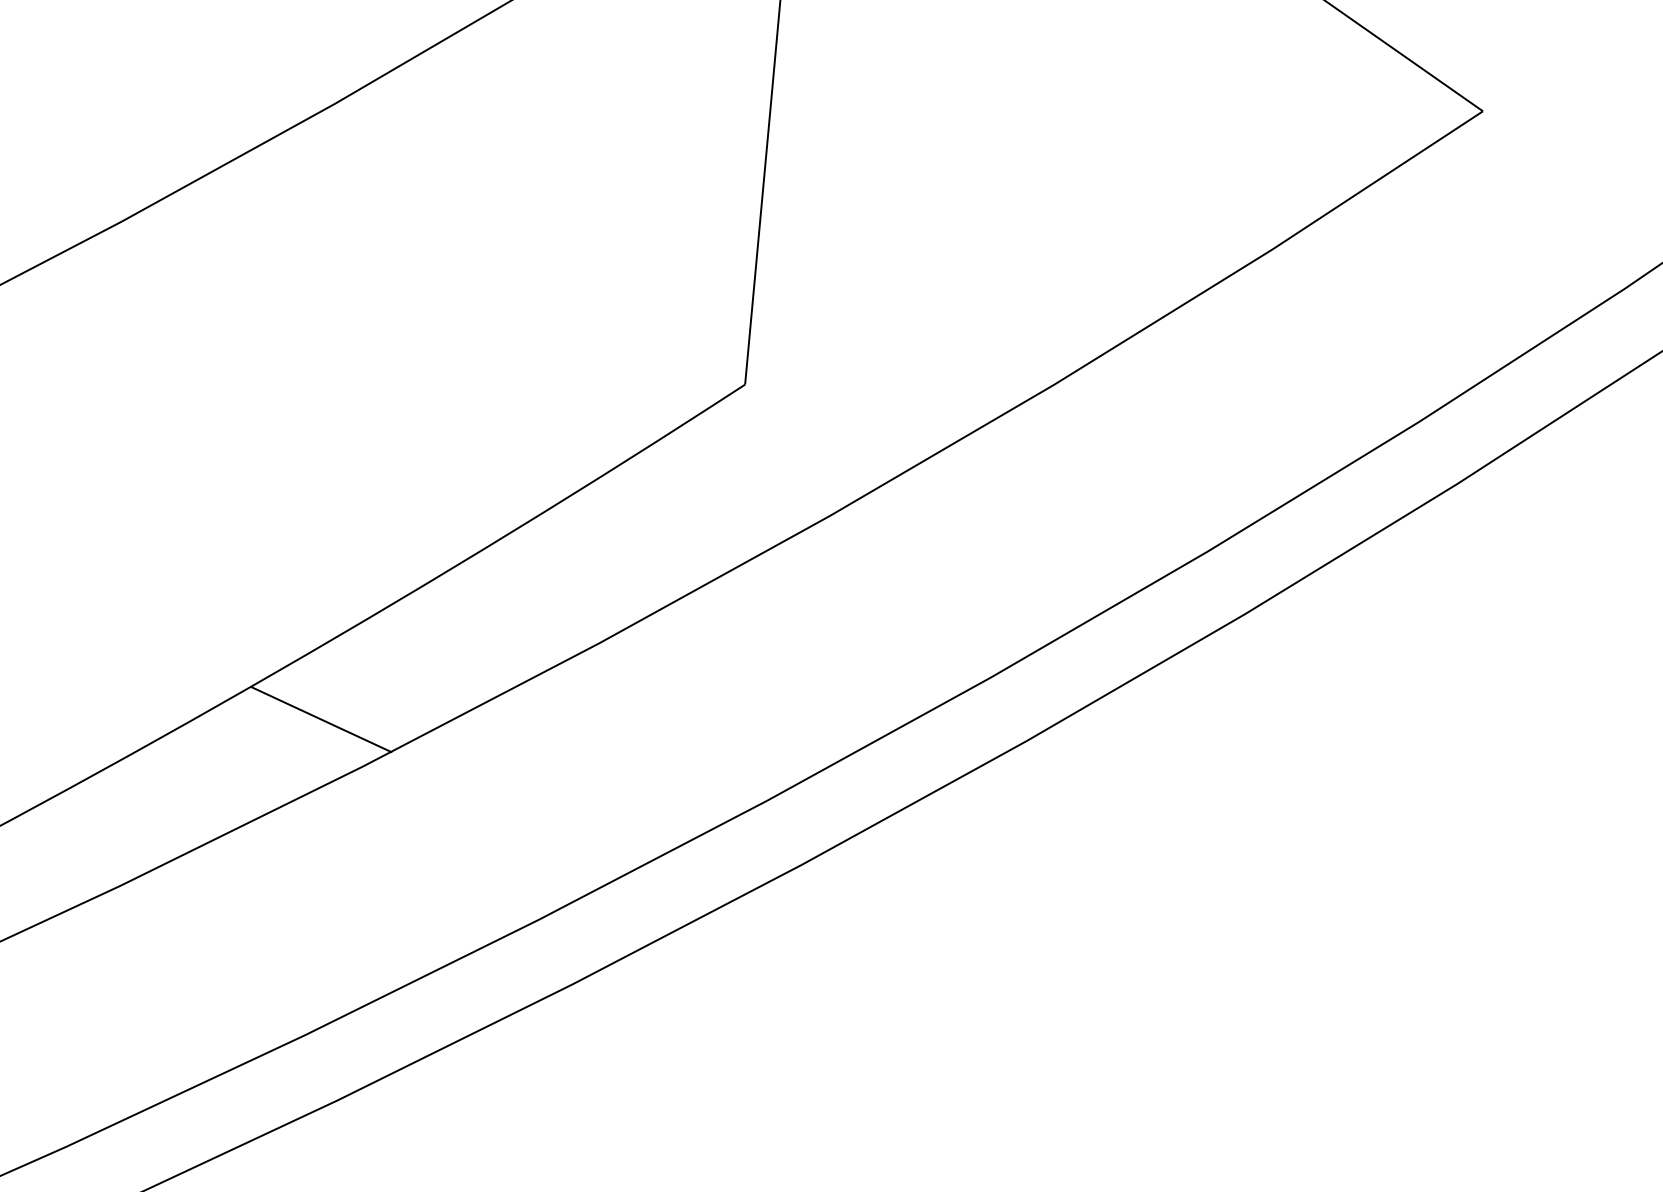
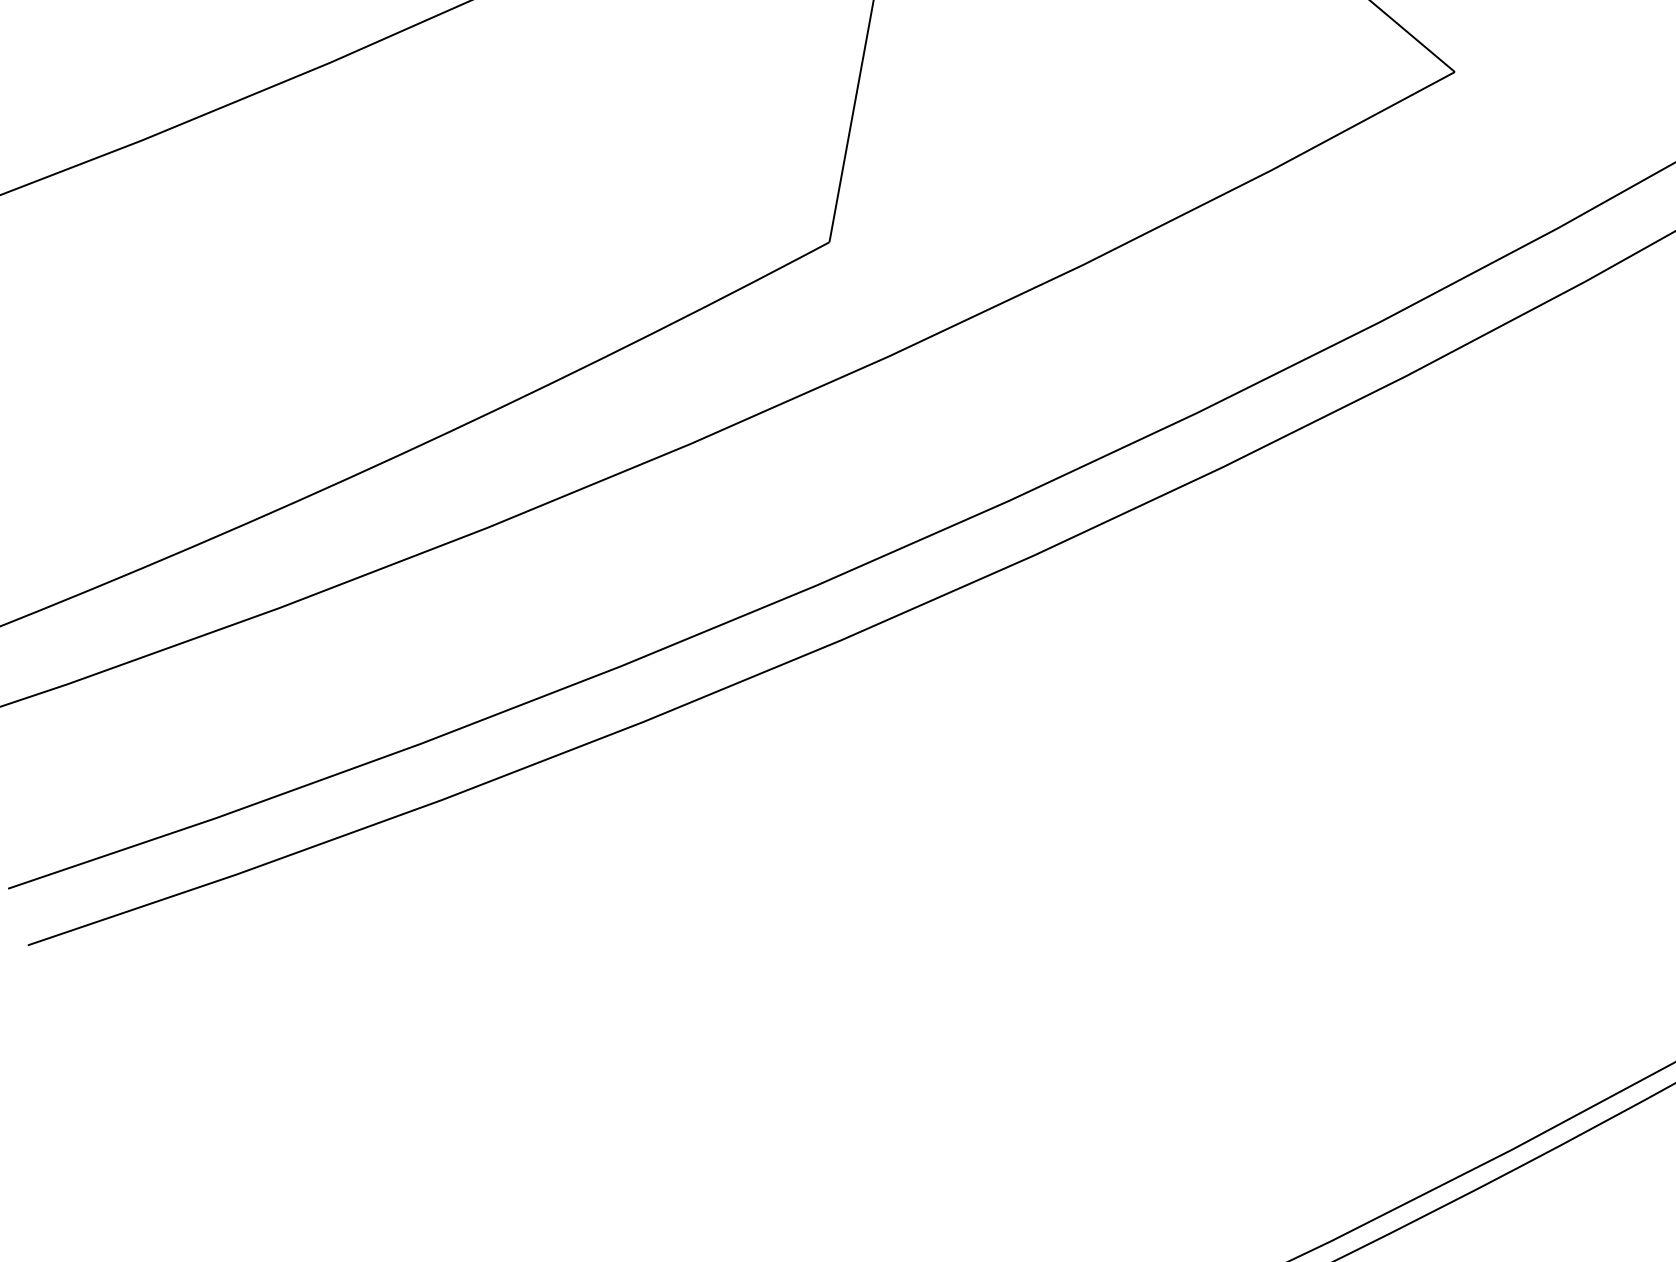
line: (321, 718) -> (457, 485), removed

